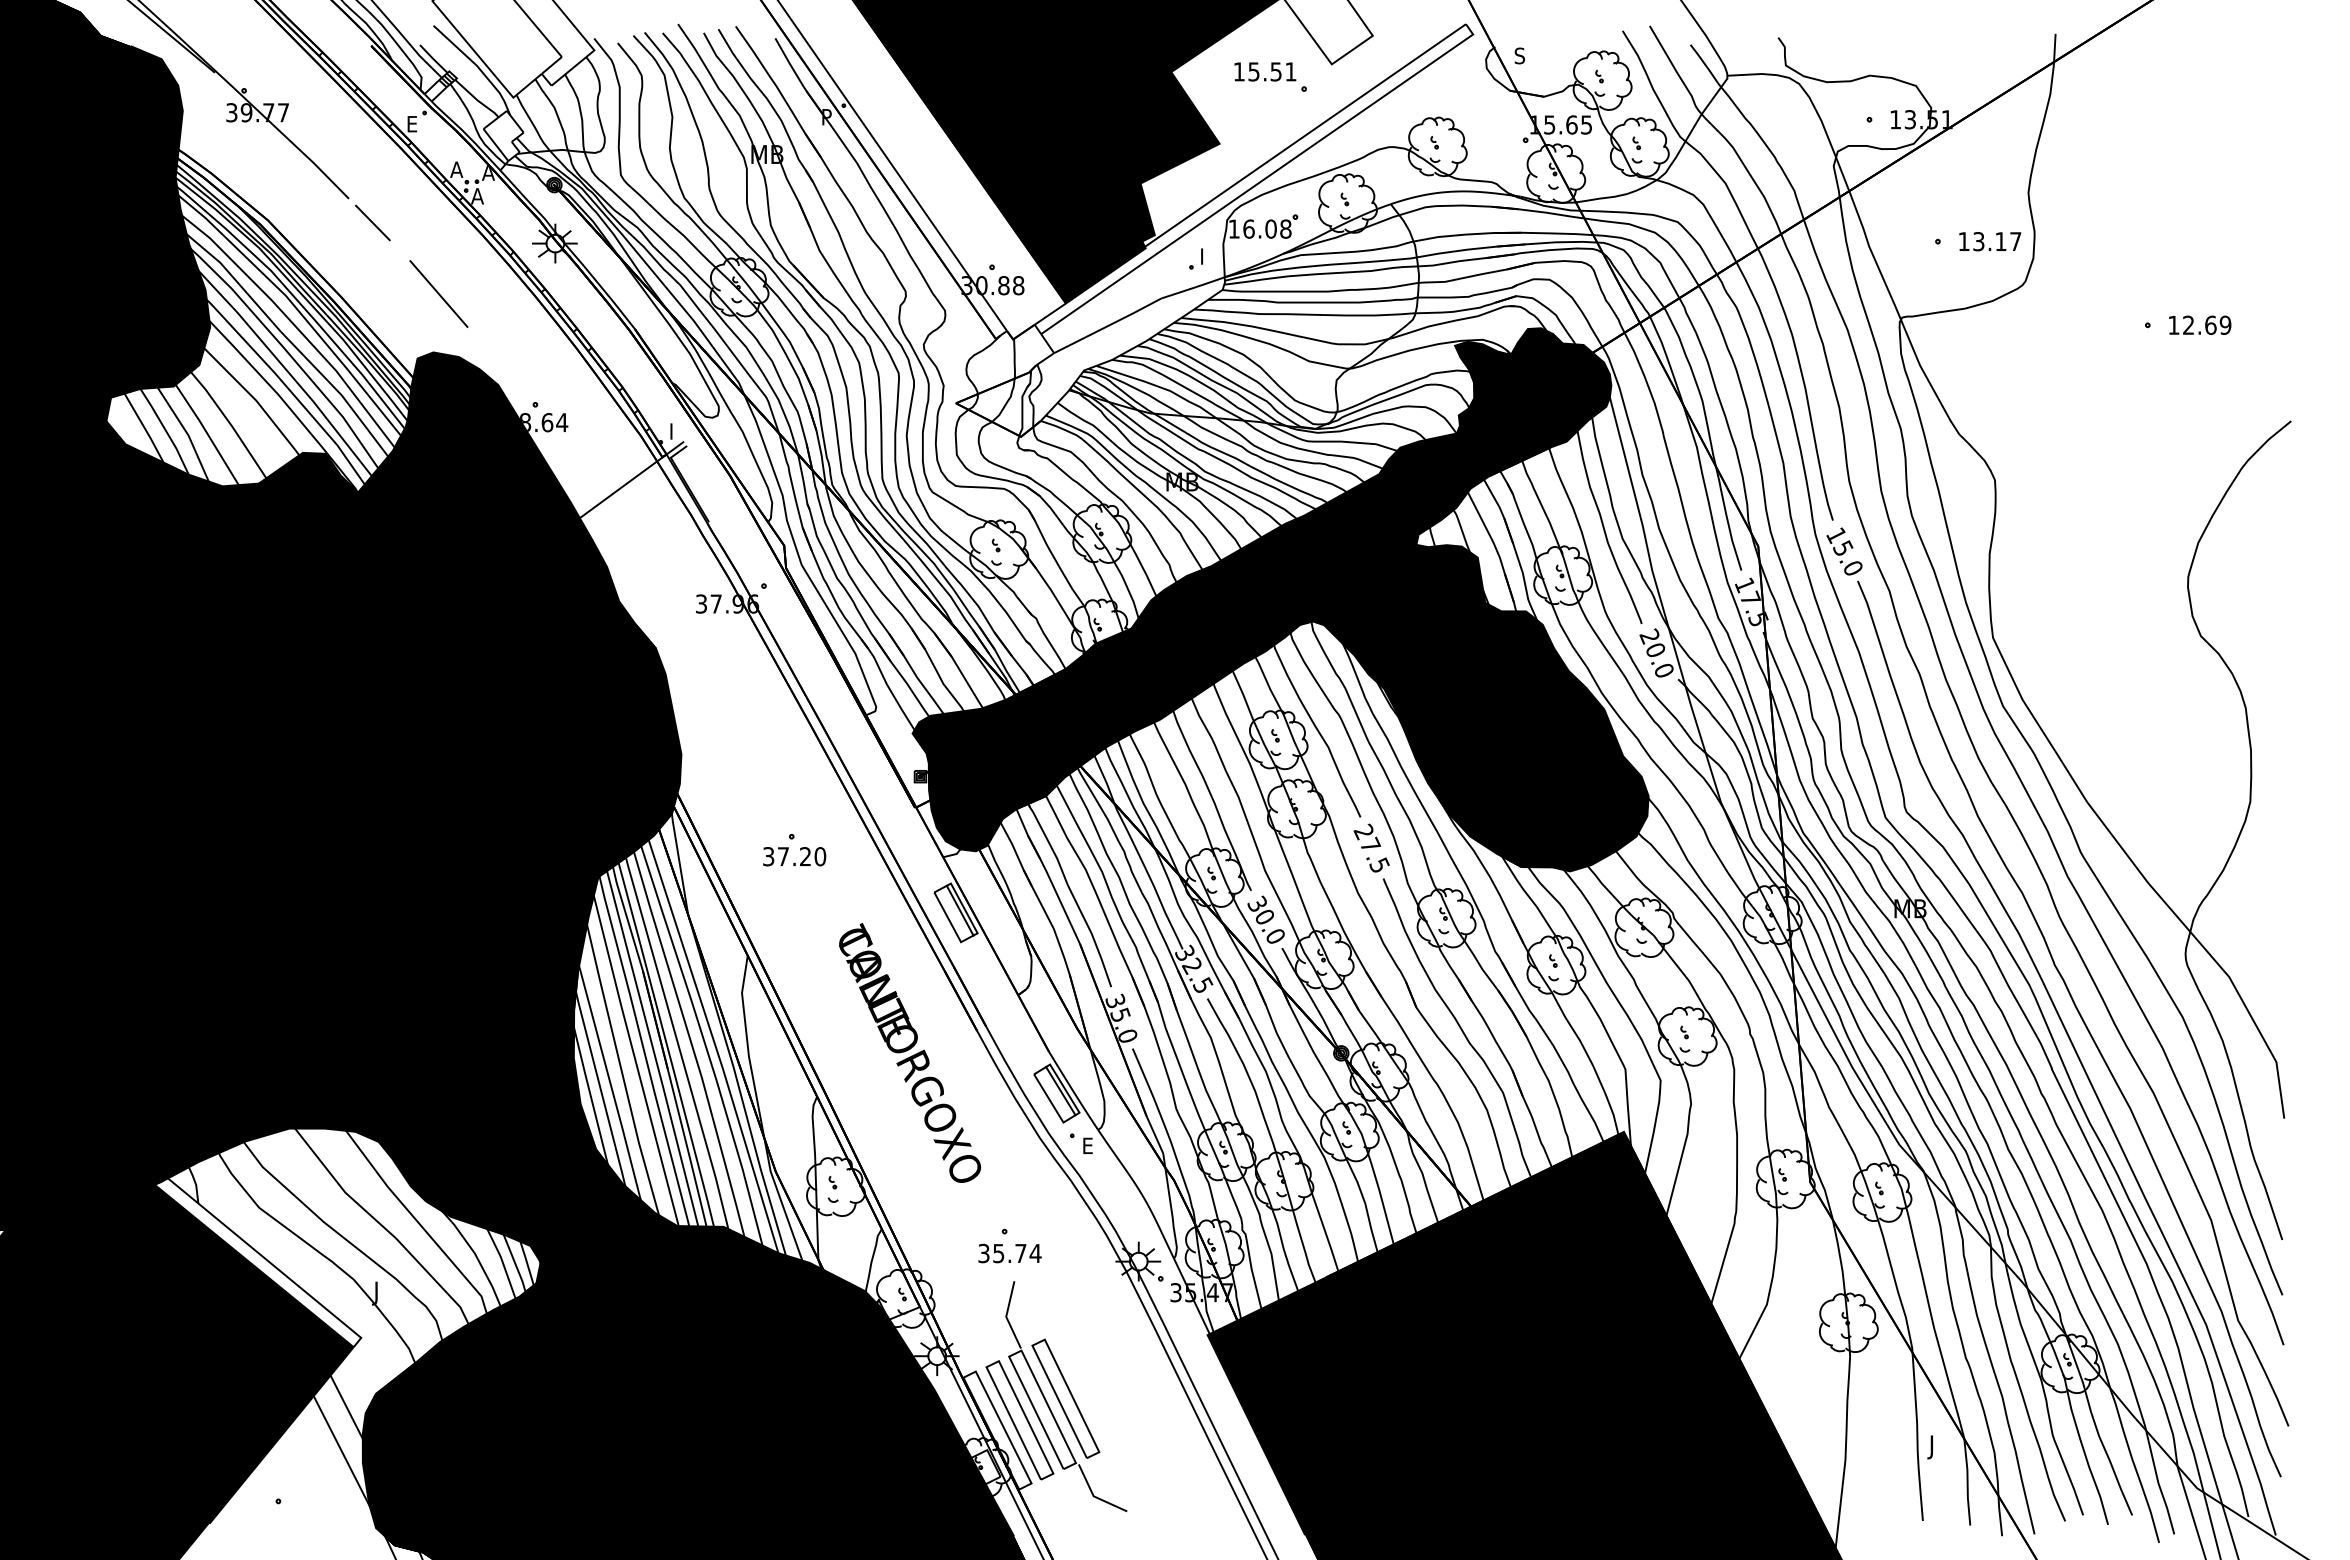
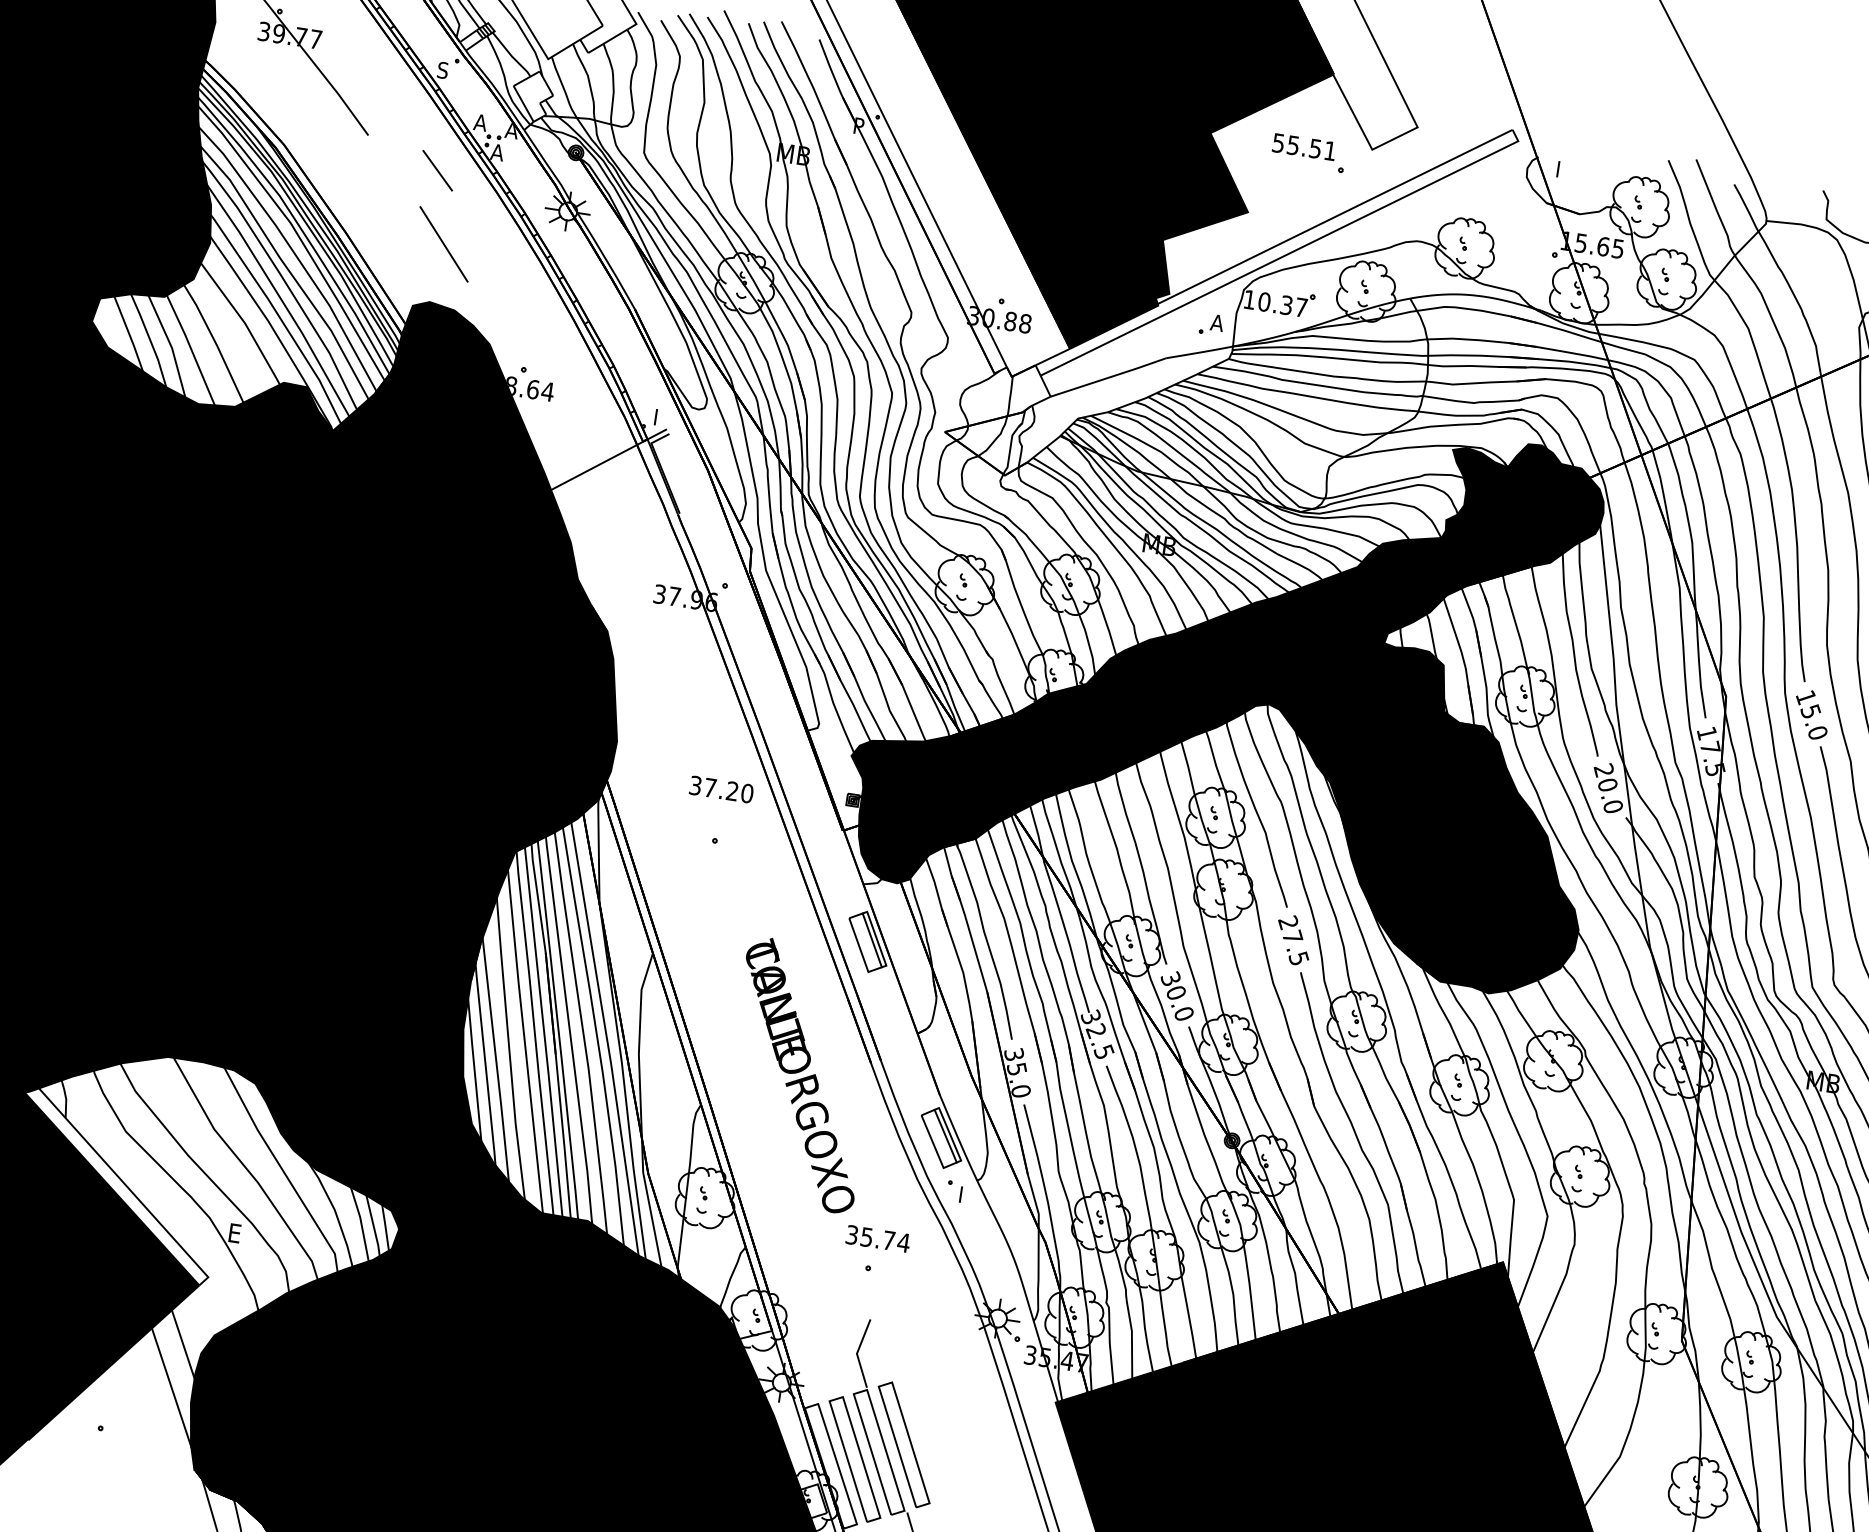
text: (1519, 55) -> (1561, 169), S -> I
text: (1238, 71) -> (1277, 142), 15.51 -> 55.51
text: (412, 123) -> (443, 69), E -> S
line: (372, 222) -> (437, 170), moved
text: (1267, 228) -> (1283, 304), 16.08 -> 10.37
text: (1205, 256) -> (1216, 322), I -> A
text: (794, 856) -> (721, 789), moved
text: (1088, 1145) -> (965, 1194), E -> I
text: (1009, 1253) -> (877, 1238), moved
text: (379, 1293) -> (233, 1235), J -> E

